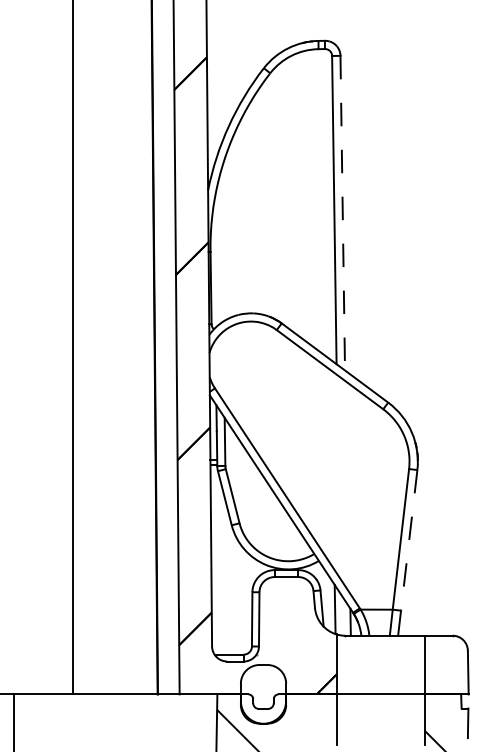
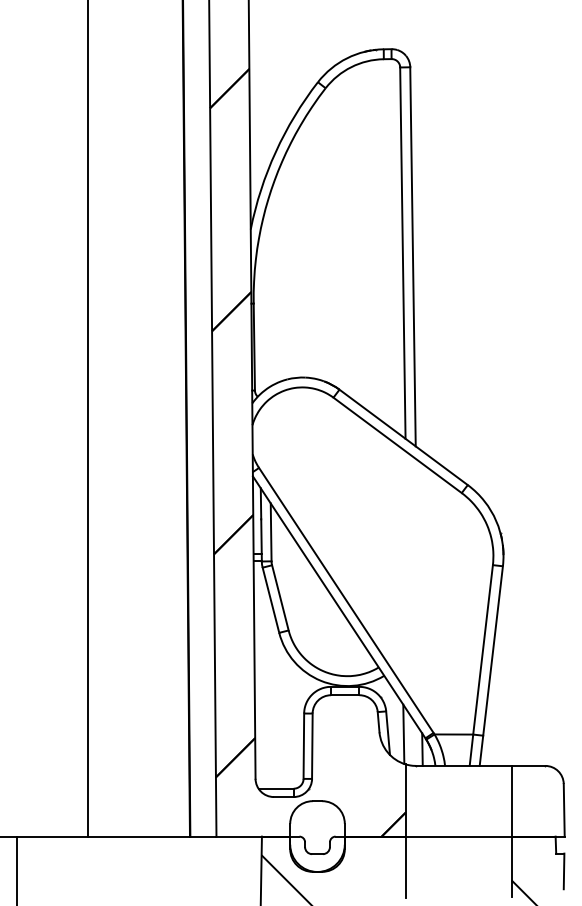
line: (342, 212) -> (412, 256), dashed -> solid
line: (409, 540) -> (493, 651), dashed -> solid

